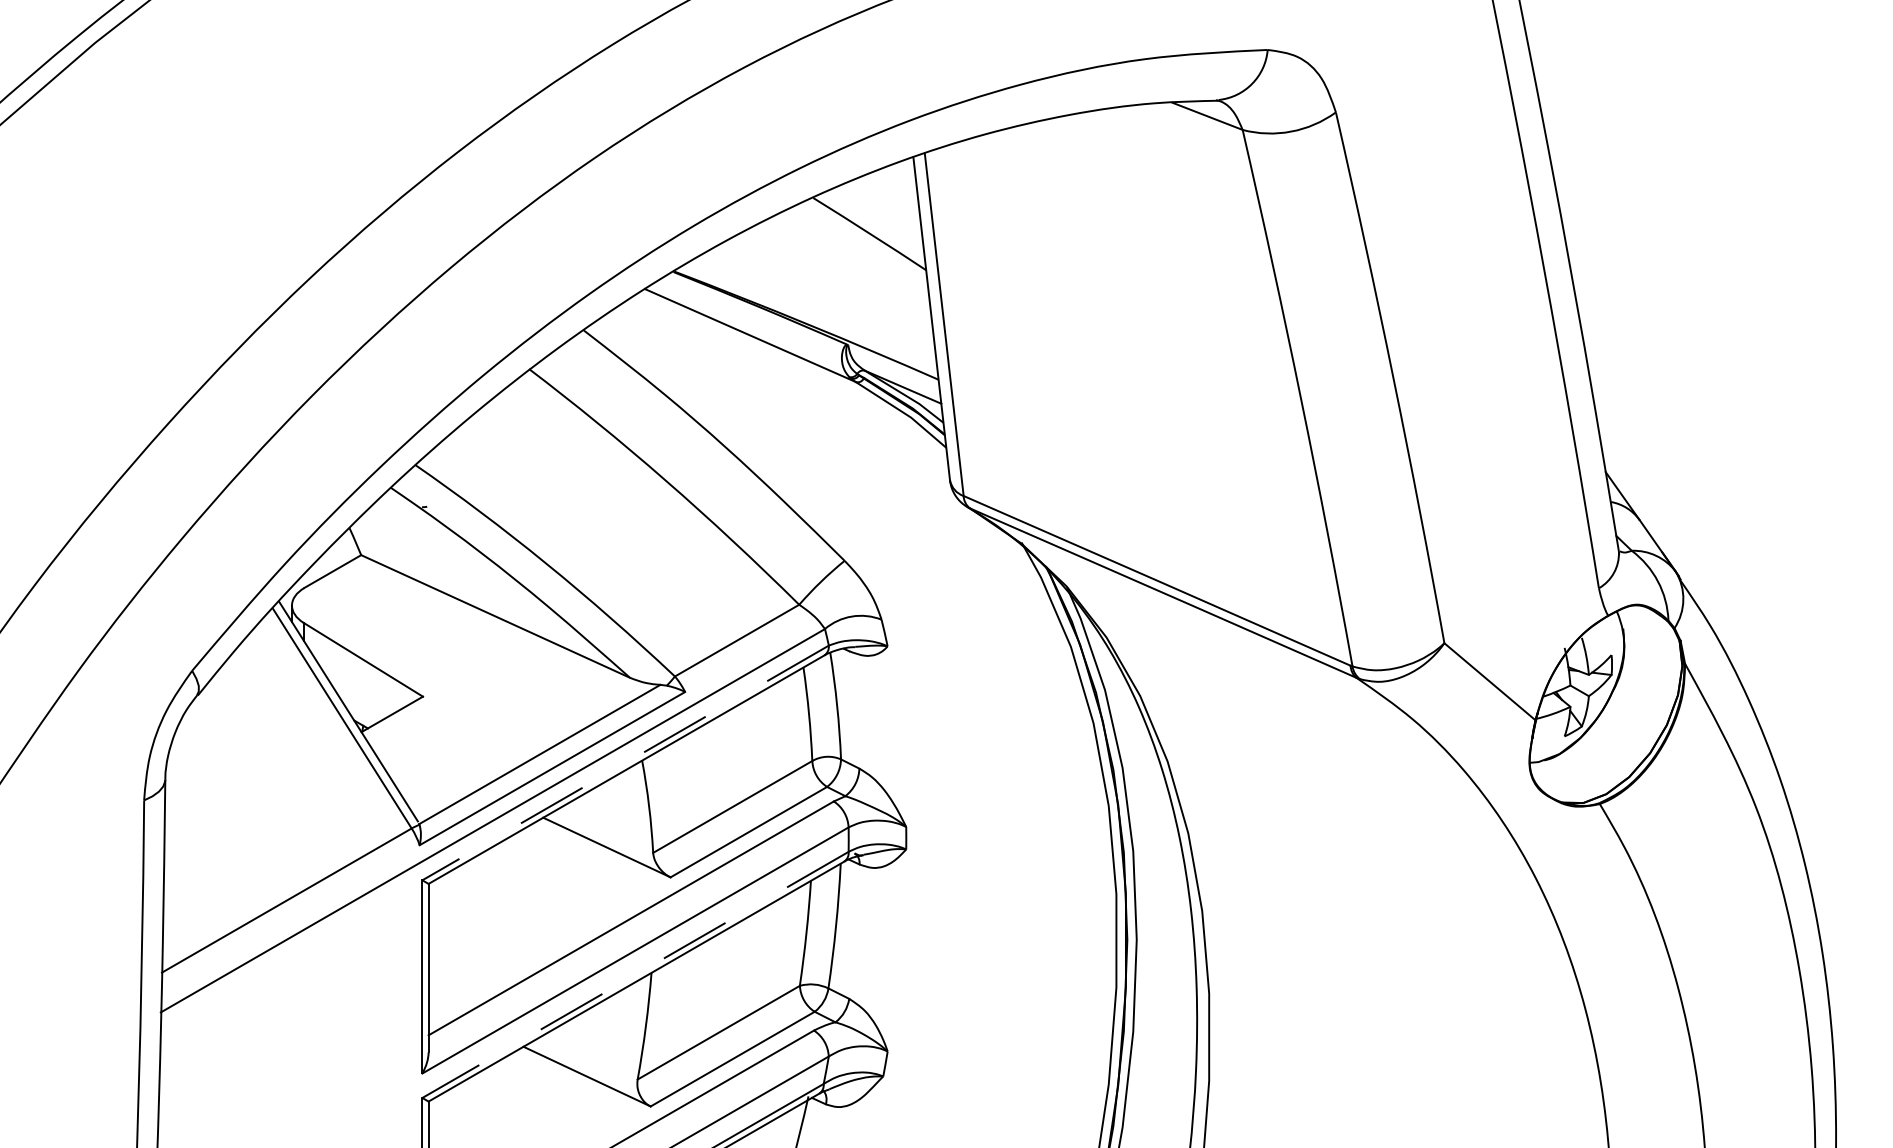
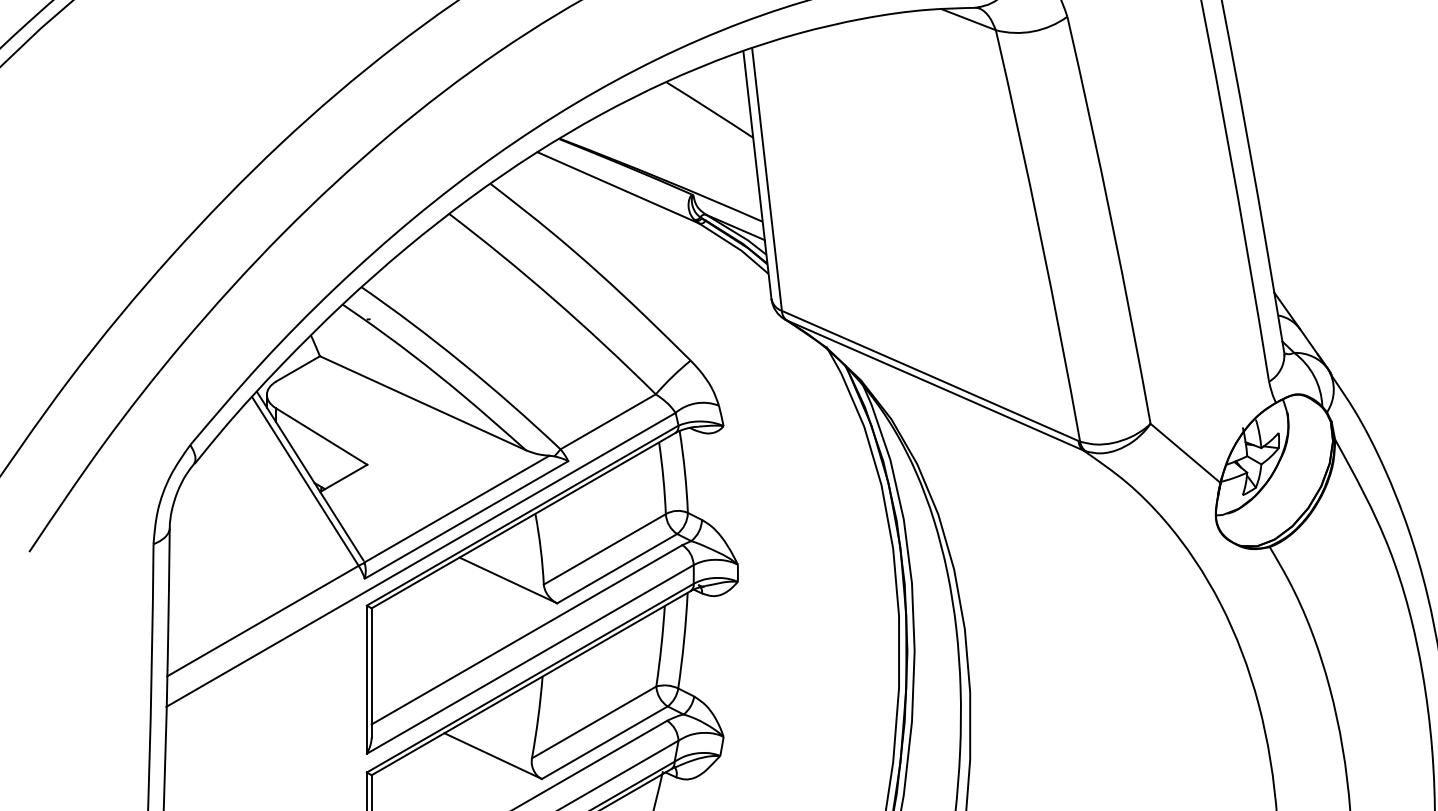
line: (625, 762) -> (522, 515), dashed -> solid
line: (635, 975) -> (530, 678), dashed -> solid

